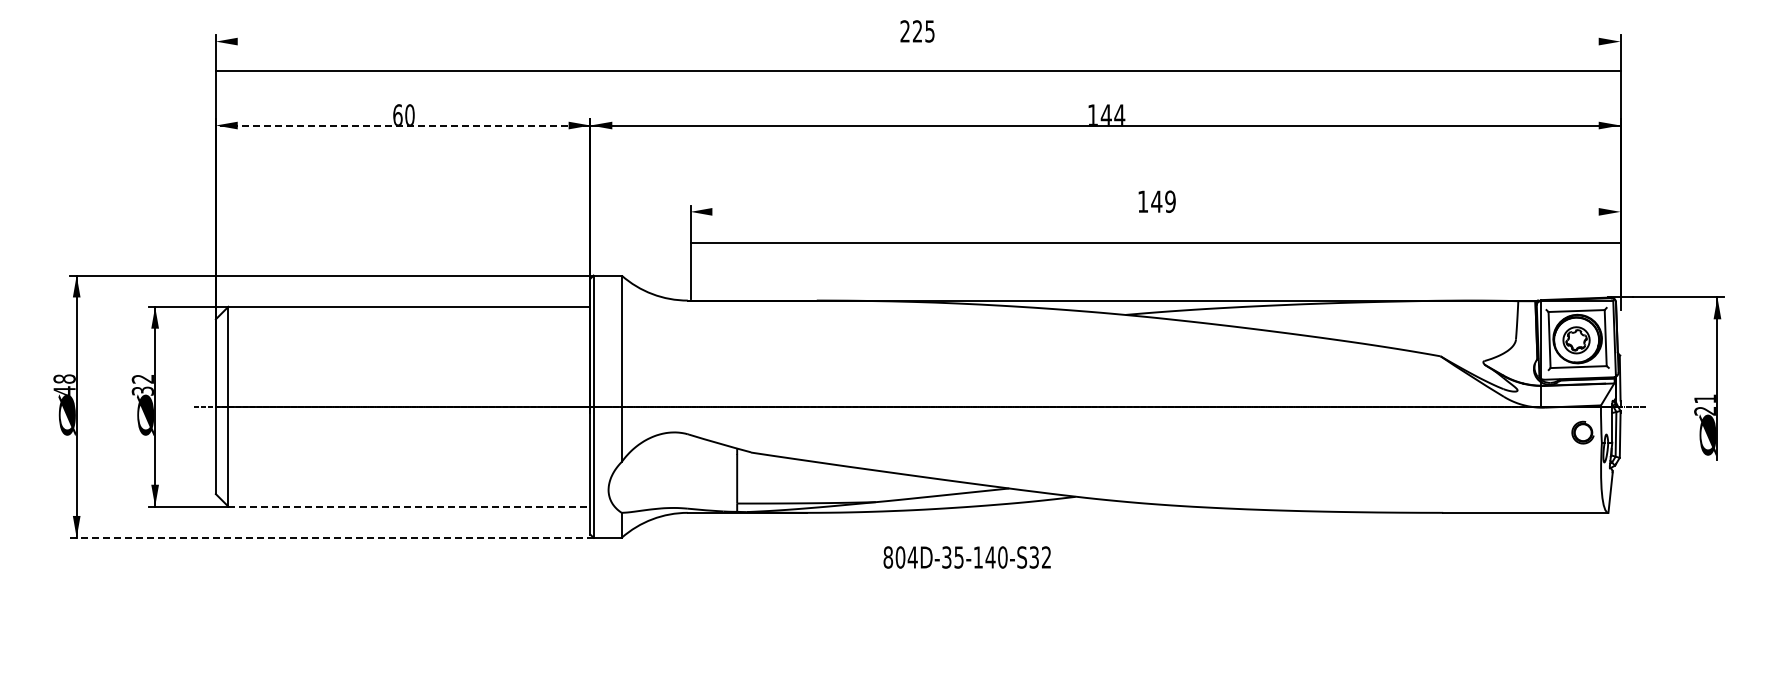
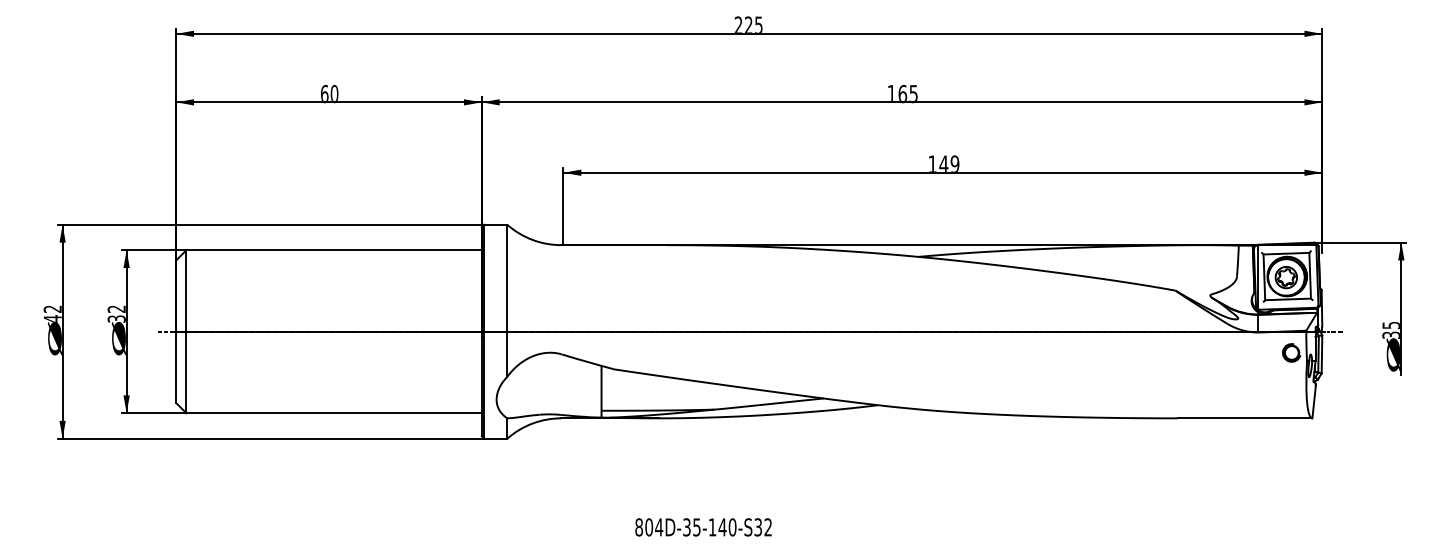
line: (917, 70) -> (748, 33), moved
text: (1112, 114) -> (907, 93), 144 -> 165
line: (402, 125) -> (328, 102), dashed -> solid
line: (1155, 242) -> (942, 172), moved
text: (64, 378) -> (52, 308), 48 -> 42
text: (1704, 404) -> (1390, 329), 21 -> 35
line: (409, 506) -> (334, 413), dashed -> solid
line: (332, 537) -> (271, 438), dashed -> solid
text: (966, 557) -> (702, 527), moved

